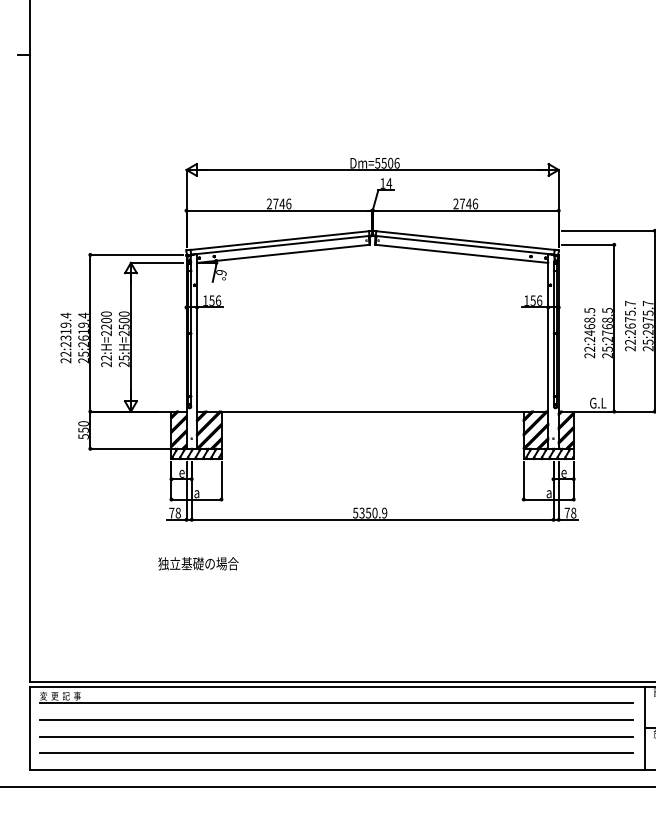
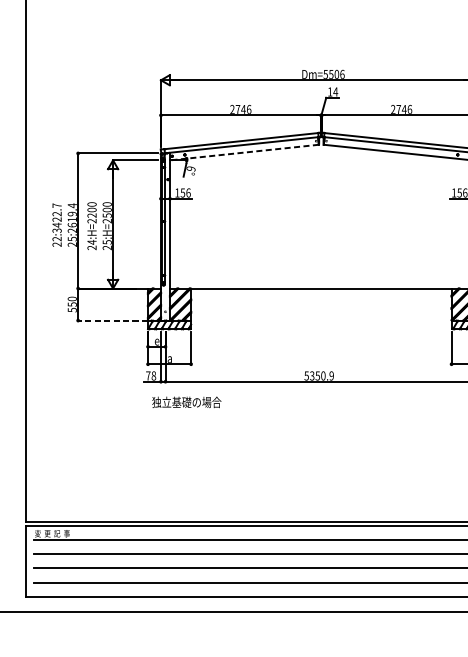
line: (283, 253) -> (244, 152), solid -> dashed
text: (65, 329) -> (56, 217), 22:2319.4 -> 22:3422.7
text: (106, 357) -> (92, 241), 22:H=2200 -> 24:H=2200
line: (130, 448) -> (112, 320), solid -> dashed
text: (198, 563) -> (186, 402), moved

